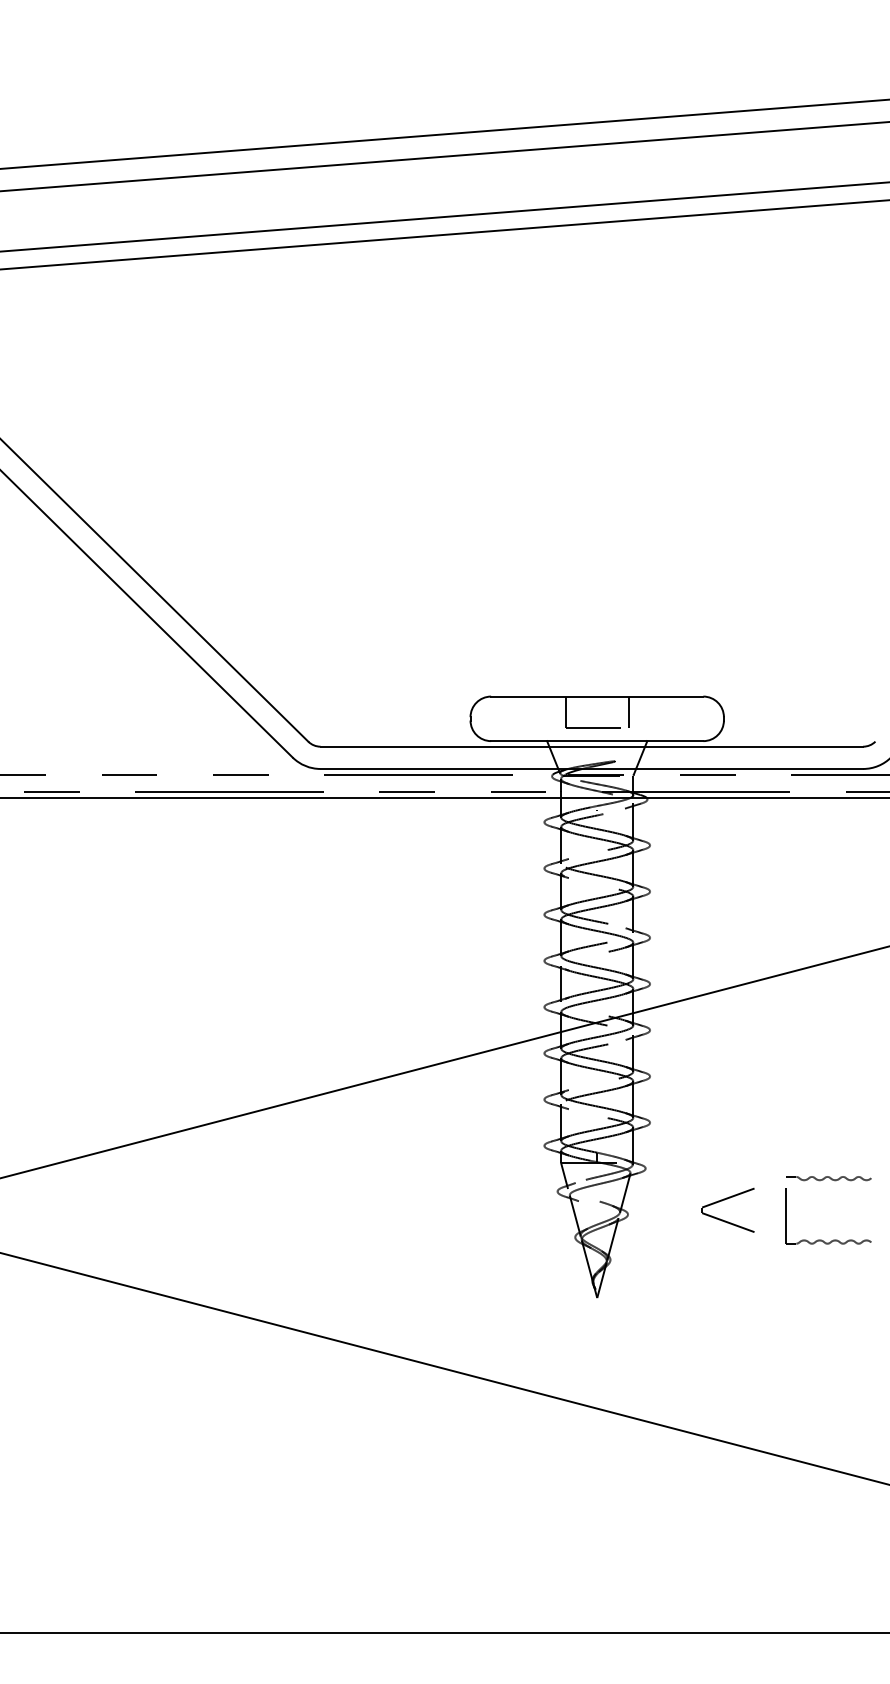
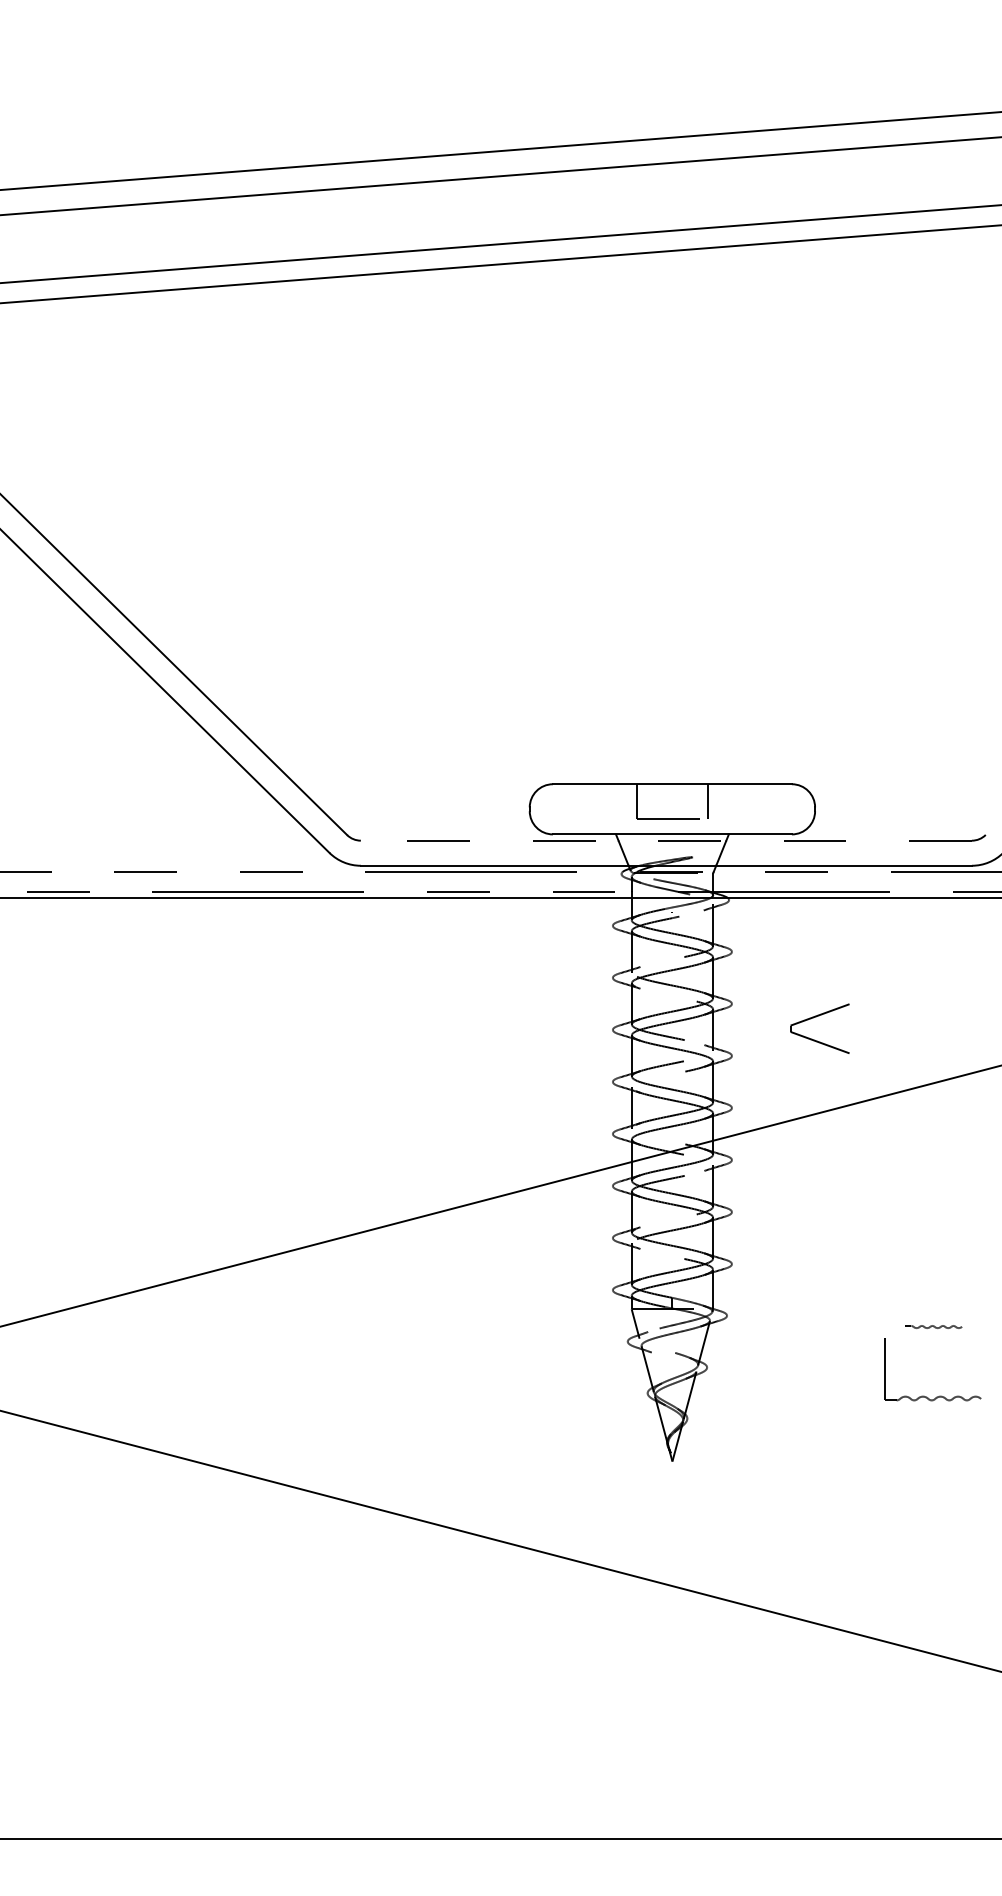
line: (591, 746) -> (666, 840), solid -> dashed
part: (829, 1178) -> (933, 1326), size x0.6
part: (725, 1200) -> (816, 1017), moved

